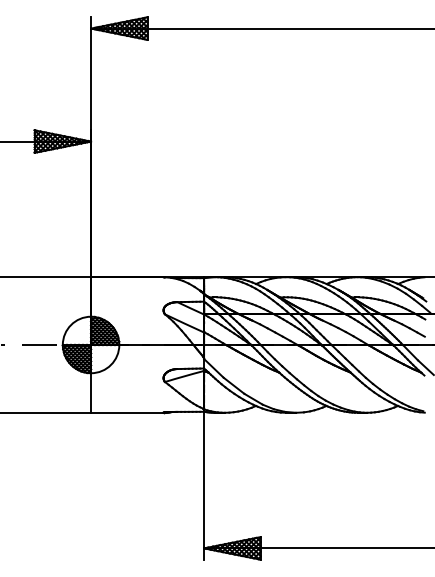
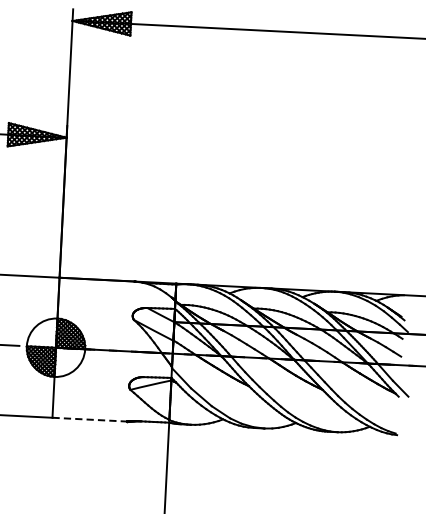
line: (127, 412) -> (90, 419), solid -> dashed

